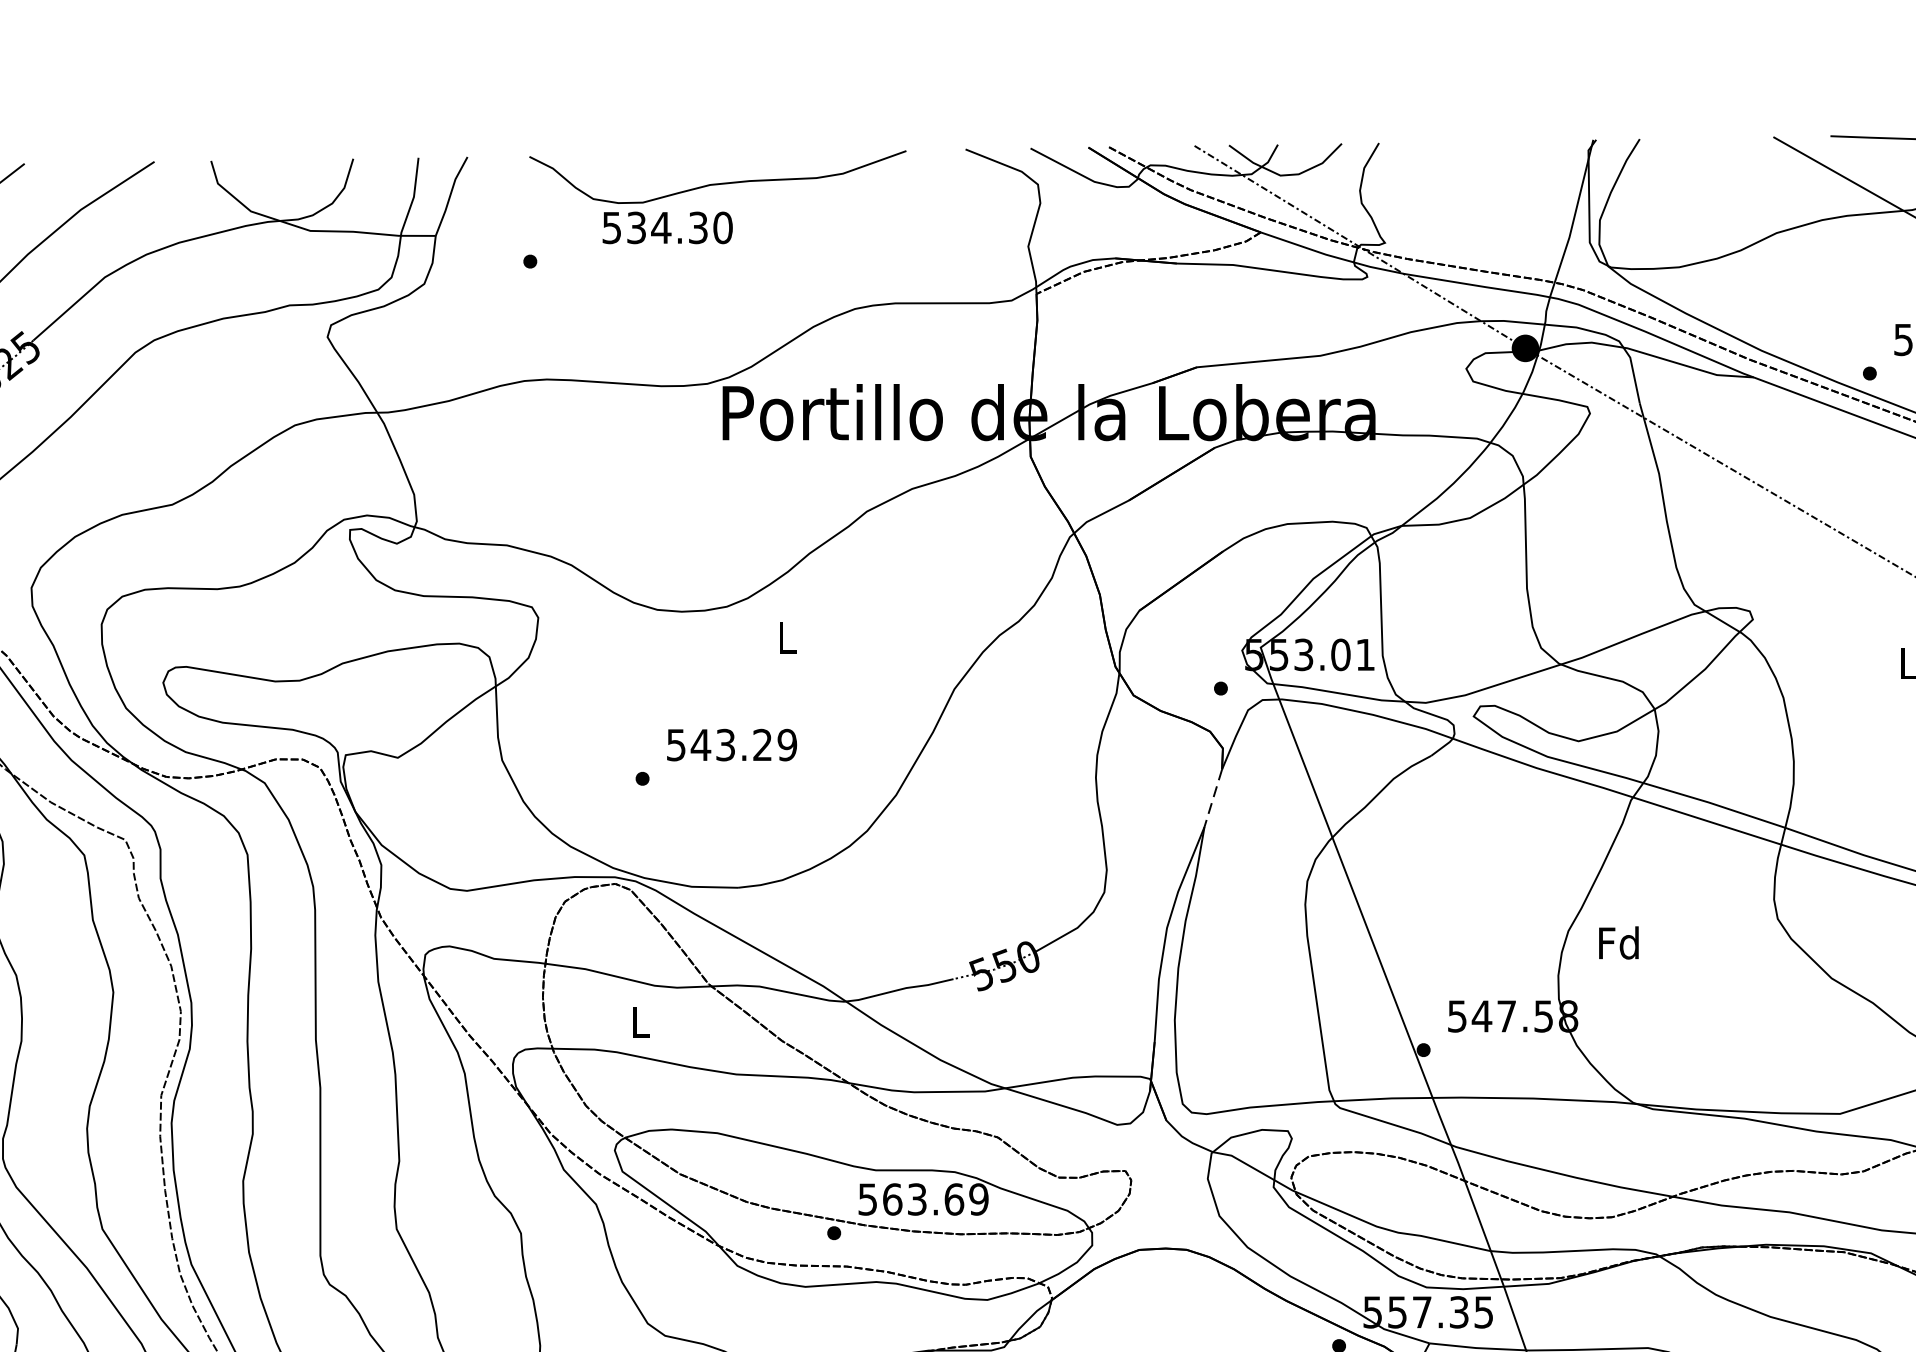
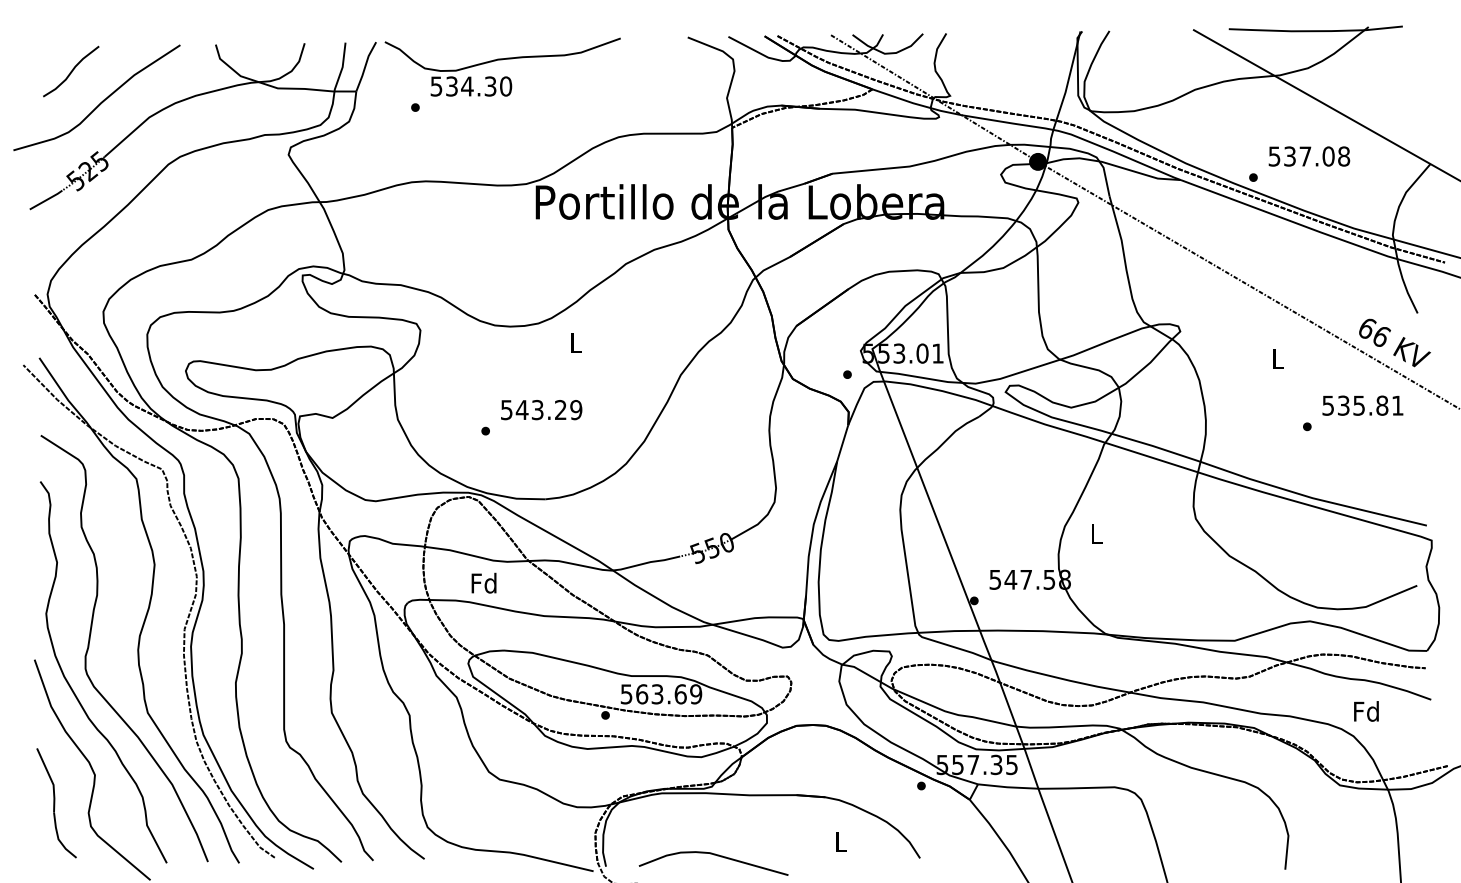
part: (717, 195) -> (502, 66), moved
line: (1212, 798) -> (842, 443), dashed -> solid
text: (1618, 942) -> (1096, 533), Fd -> L
text: (639, 1020) -> (483, 582), L -> Fd

